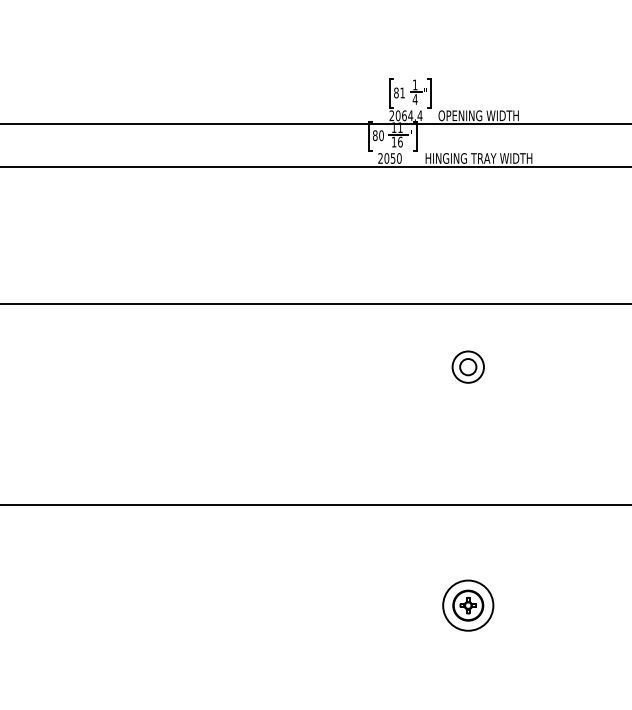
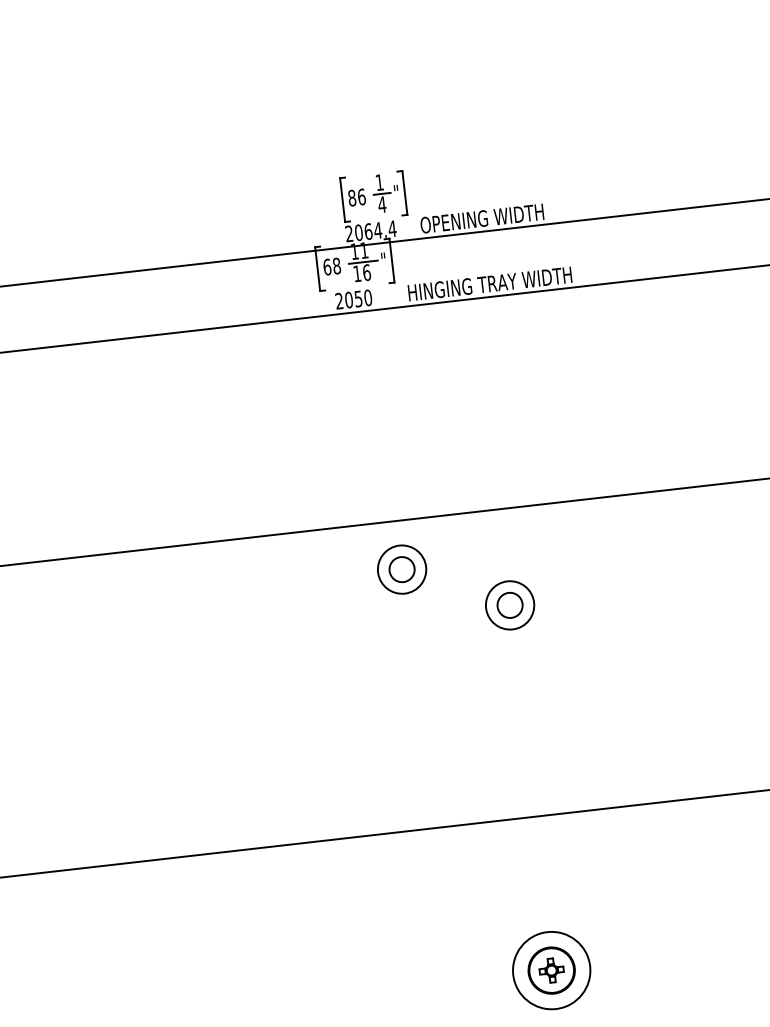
text: (402, 92) -> (361, 196), 81 -> 86
text: (377, 135) -> (330, 266), 80 -> 68
part: (400, 335) -> (400, 568), added

